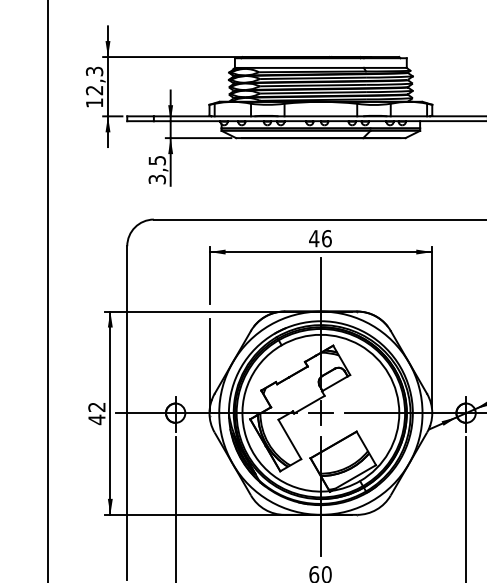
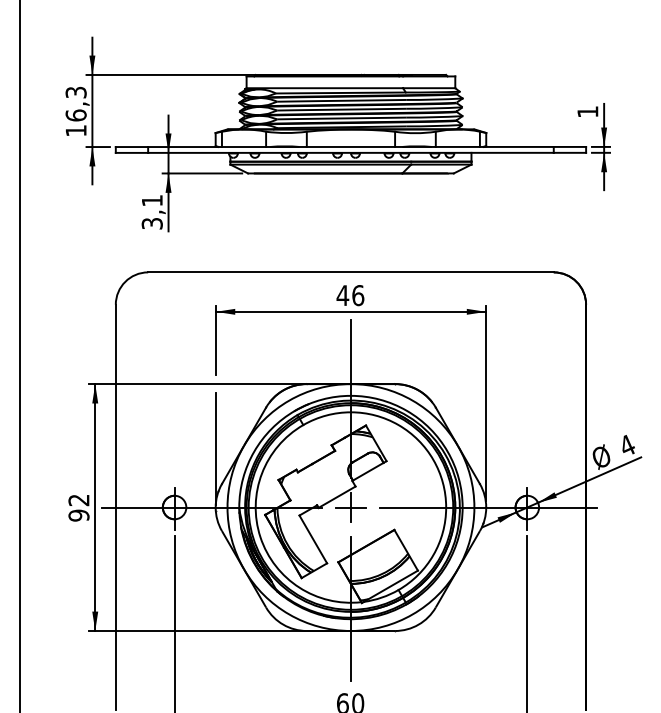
text: (94, 90) -> (75, 115), 12,3 -> 16,3
text: (157, 160) -> (152, 200), 3,5 -> 3,1
text: (96, 419) -> (78, 515), 42 -> 92

